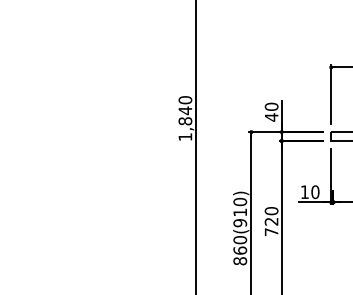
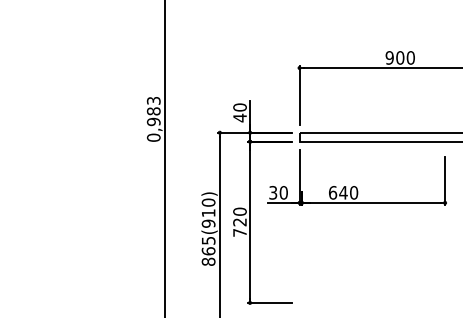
text: (185, 117) -> (153, 118), 1,840 -> 0,983
text: (305, 191) -> (273, 192), 10 -> 30
text: (240, 239) -> (208, 240), 860(910) -> 865(910)

